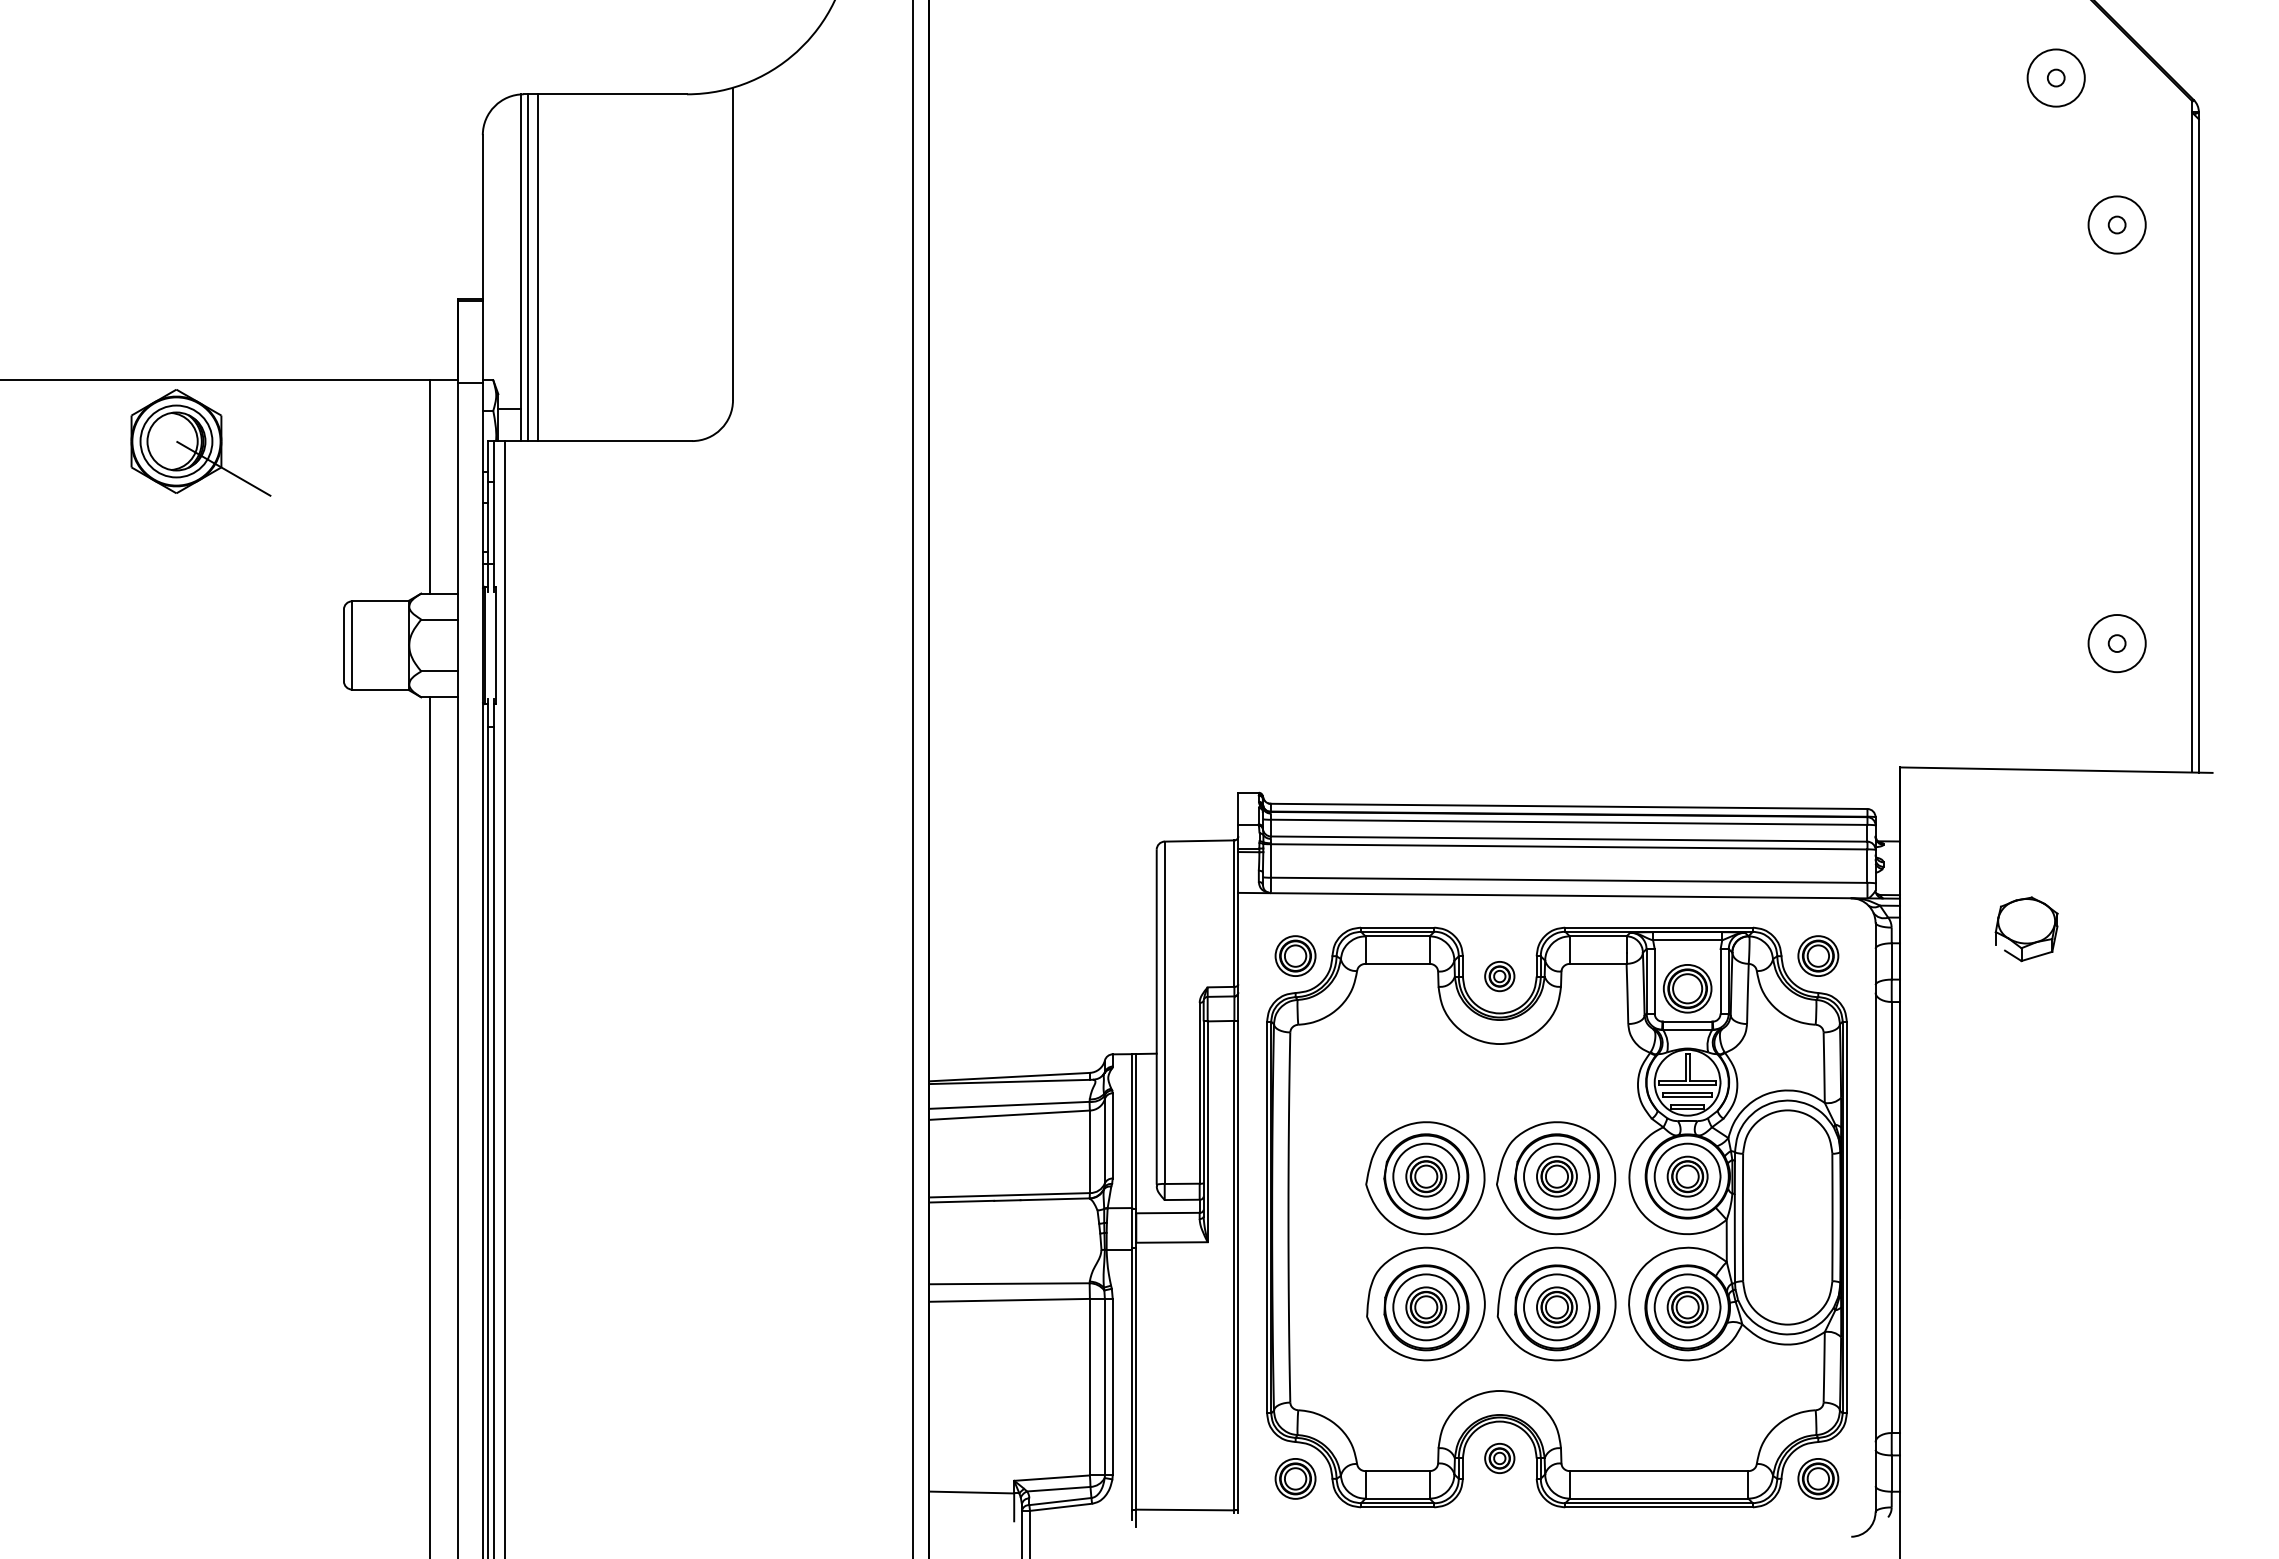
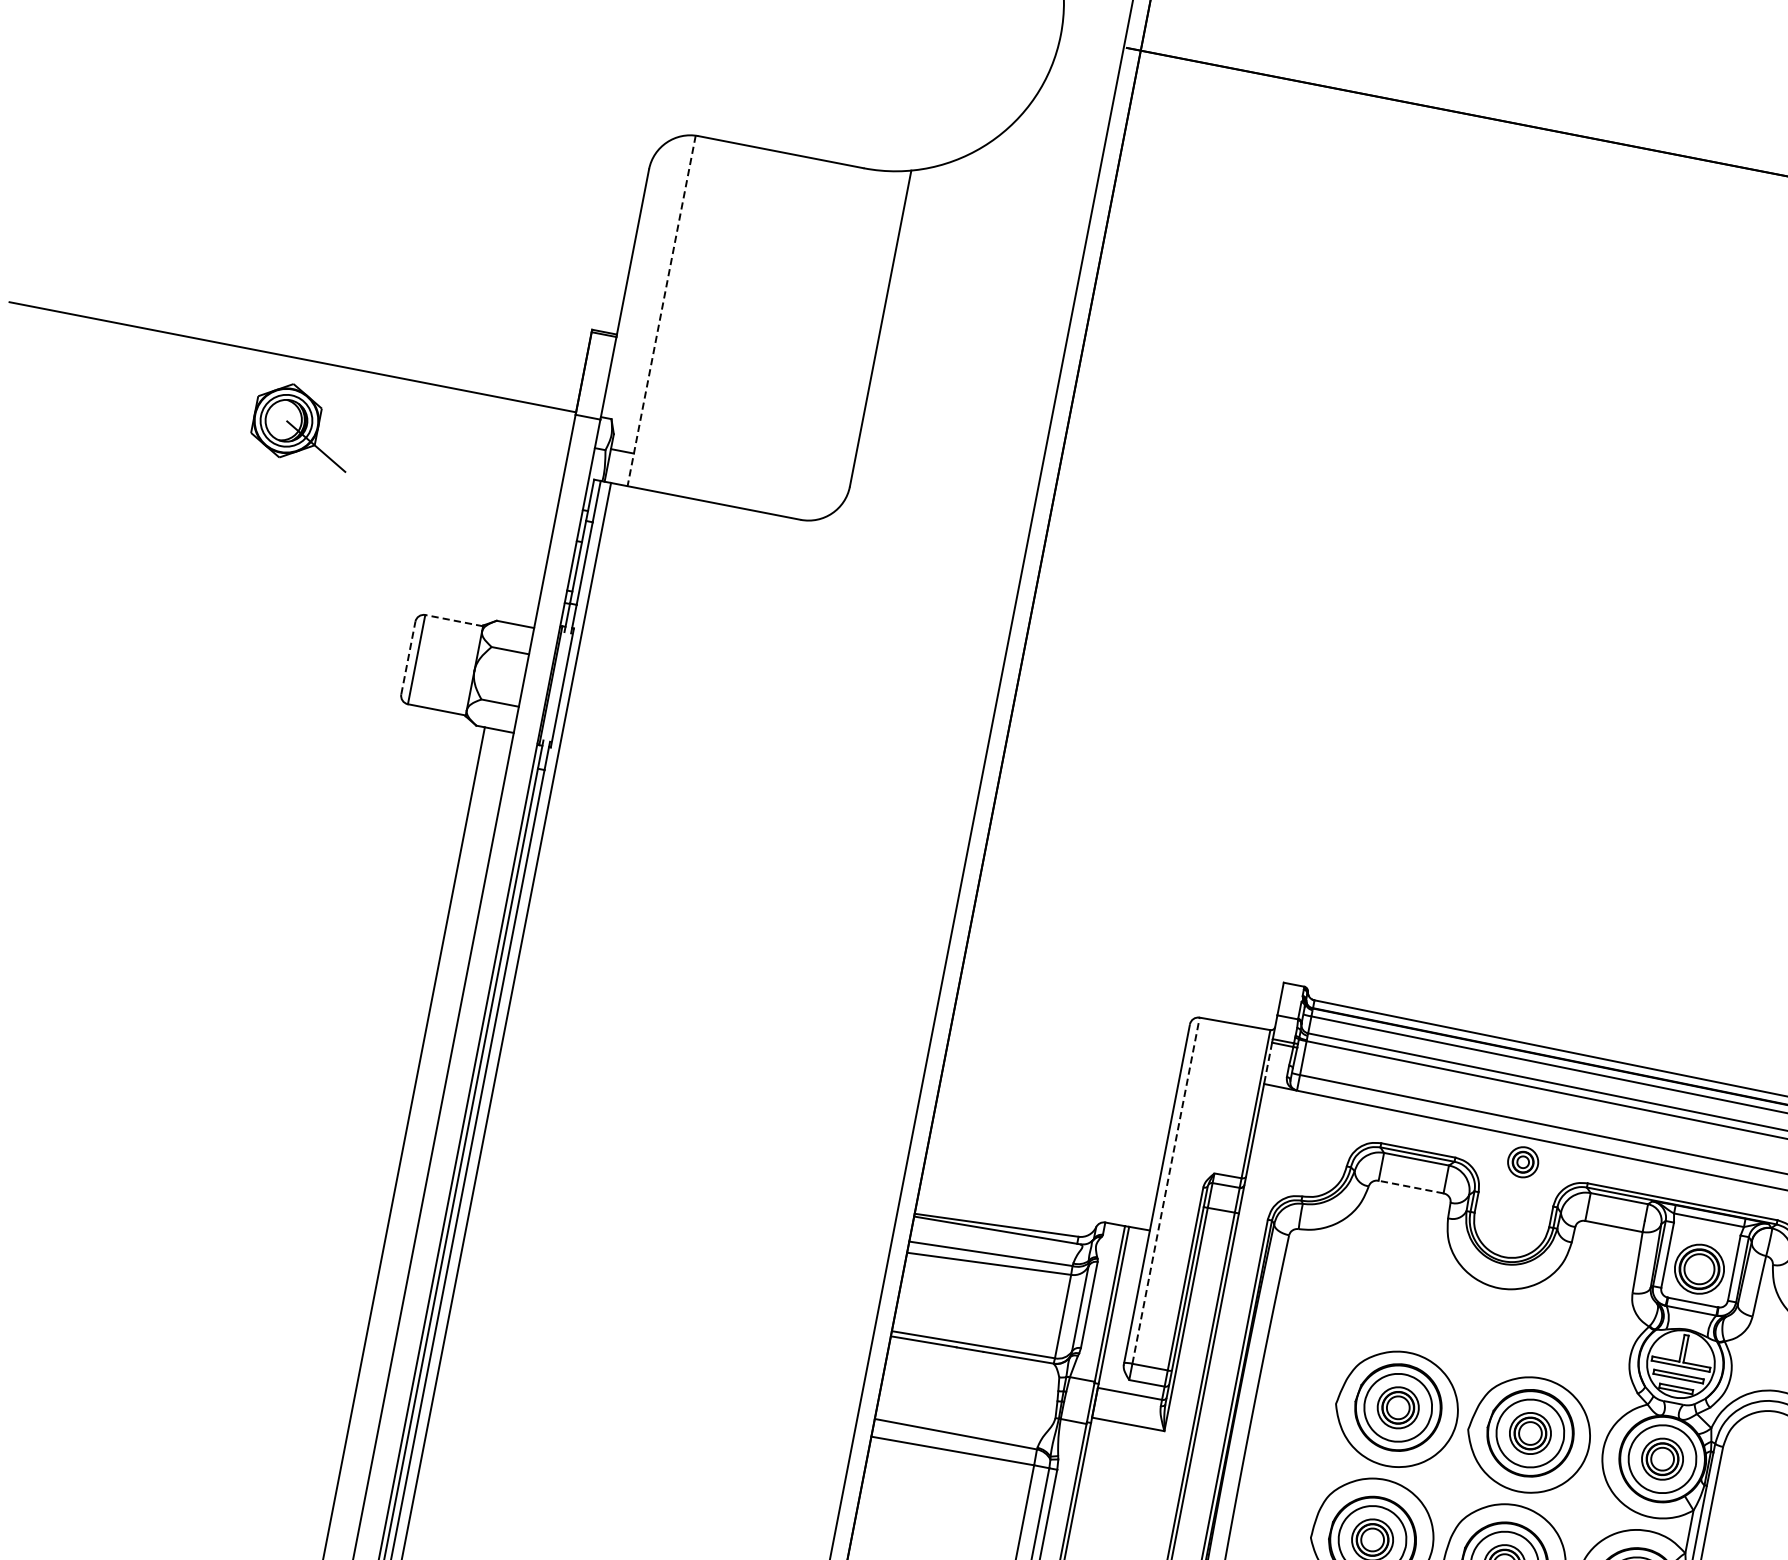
line: (527, 267) -> (668, 311), removed
line: (537, 267) -> (678, 313), removed
line: (521, 268) -> (661, 311), solid -> dashed
part: (200, 442) -> (303, 424), size x0.7
line: (429, 486) -> (526, 514), removed
line: (380, 601) -> (453, 620), solid -> dashed
line: (343, 645) -> (407, 657), solid -> dashed
line: (1238, 872) -> (1268, 1063), solid -> dashed
part: (1295, 955) -> (1309, 1158), removed
line: (1397, 963) -> (1411, 1186), solid -> dashed
part: (1499, 976) -> (1522, 1162), moved
line: (1164, 1012) -> (1165, 1190), solid -> dashed

